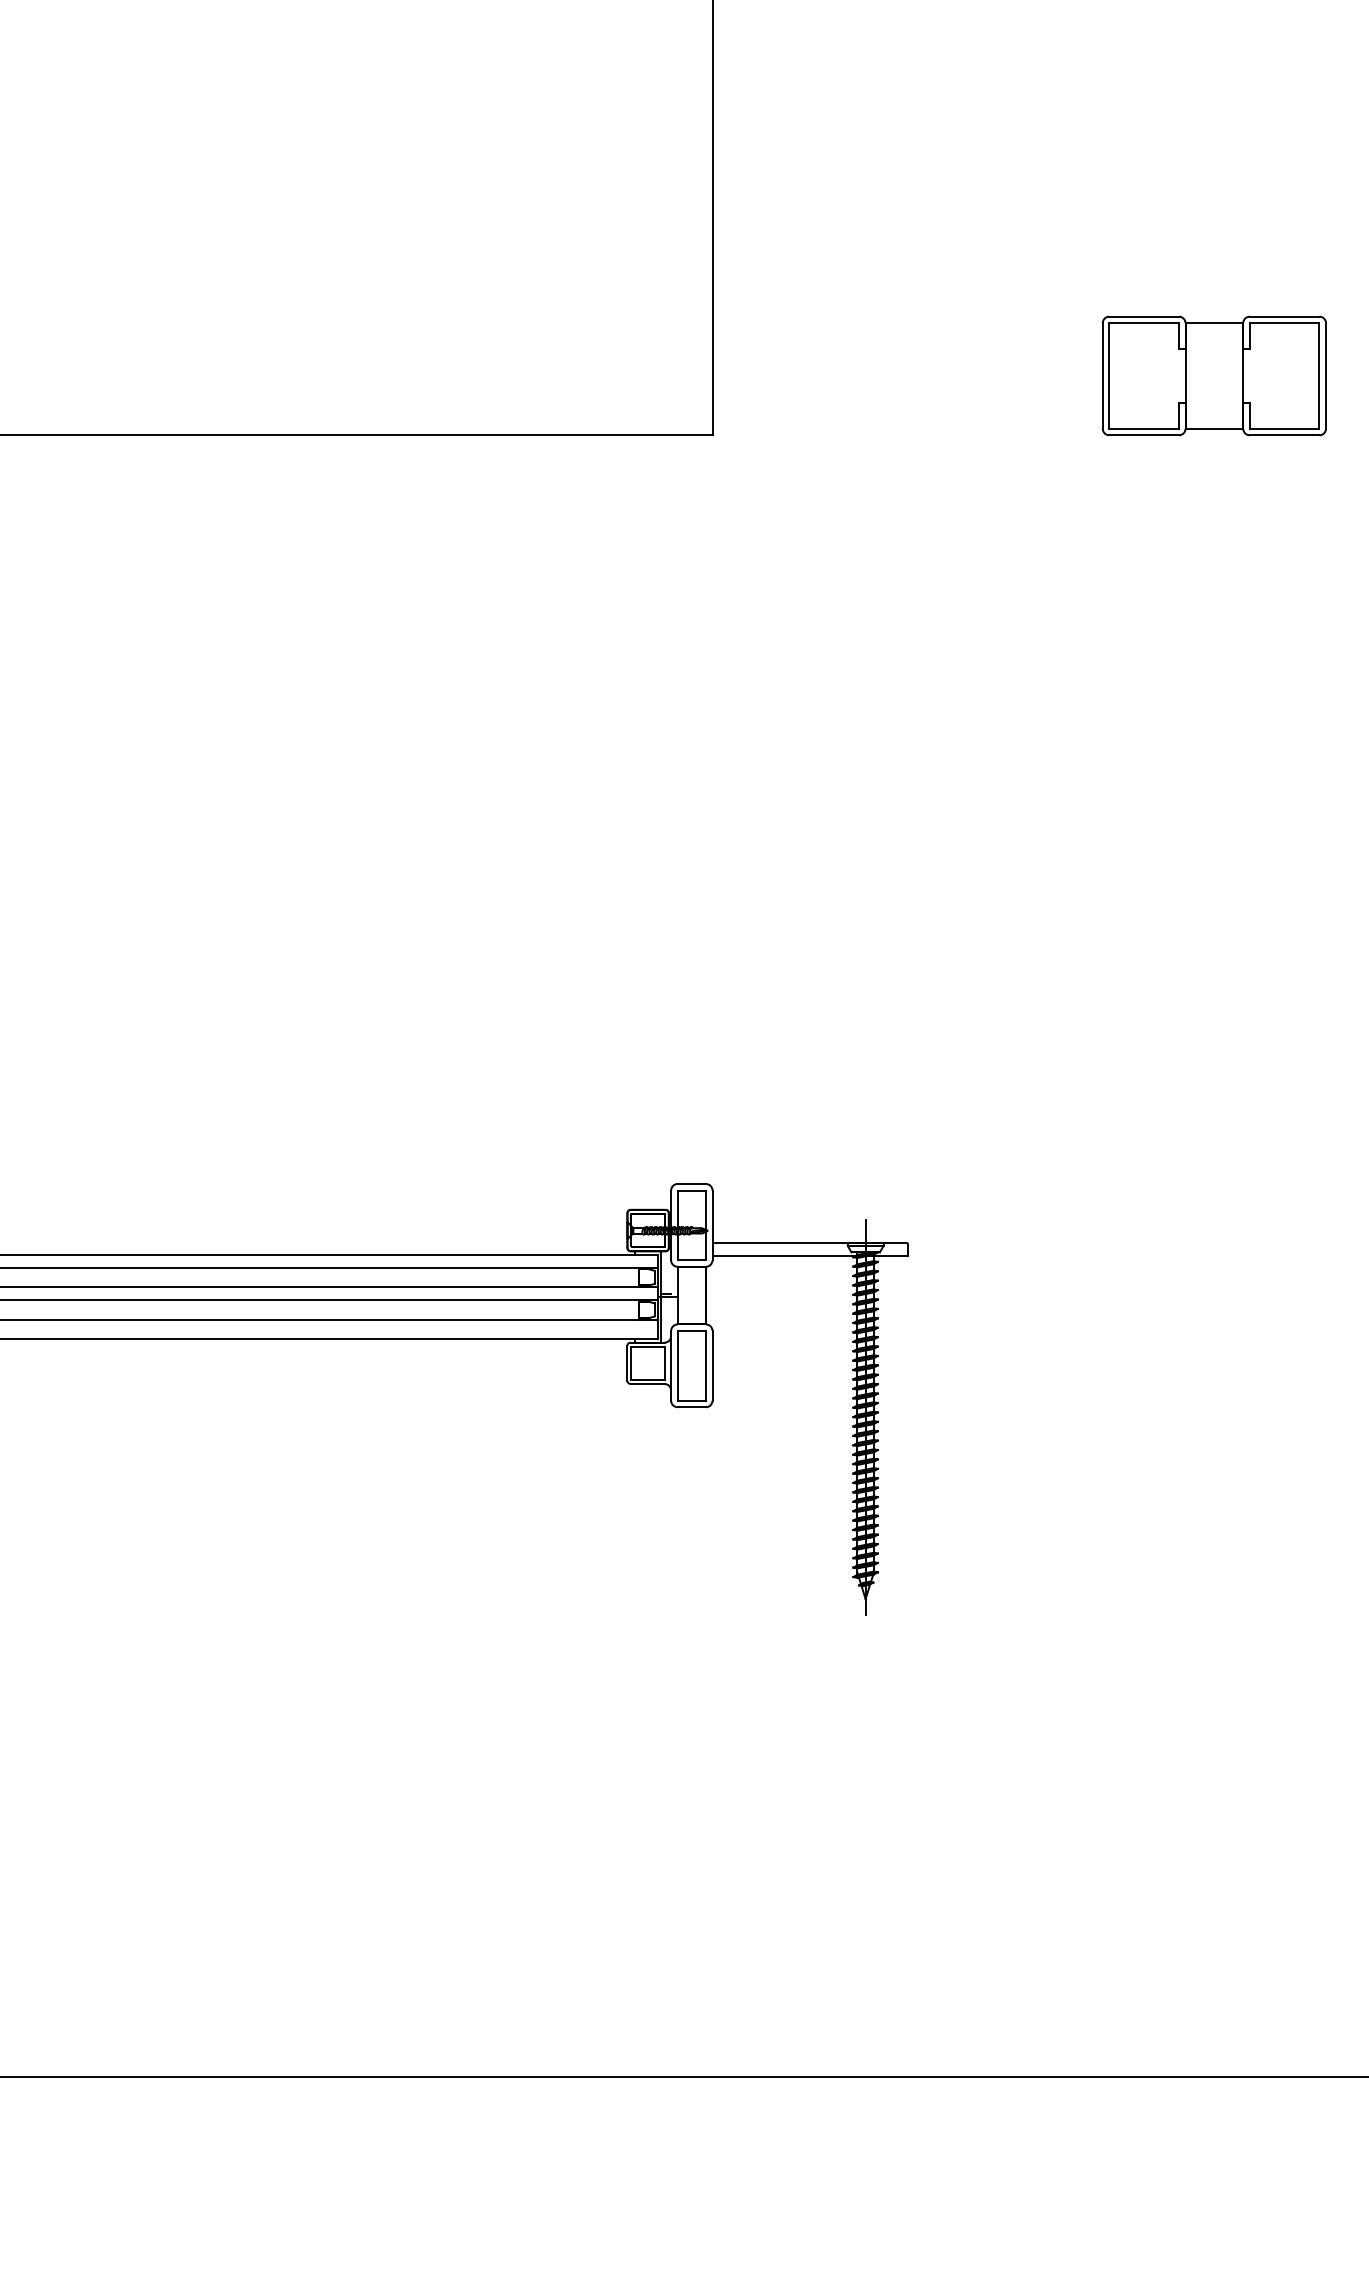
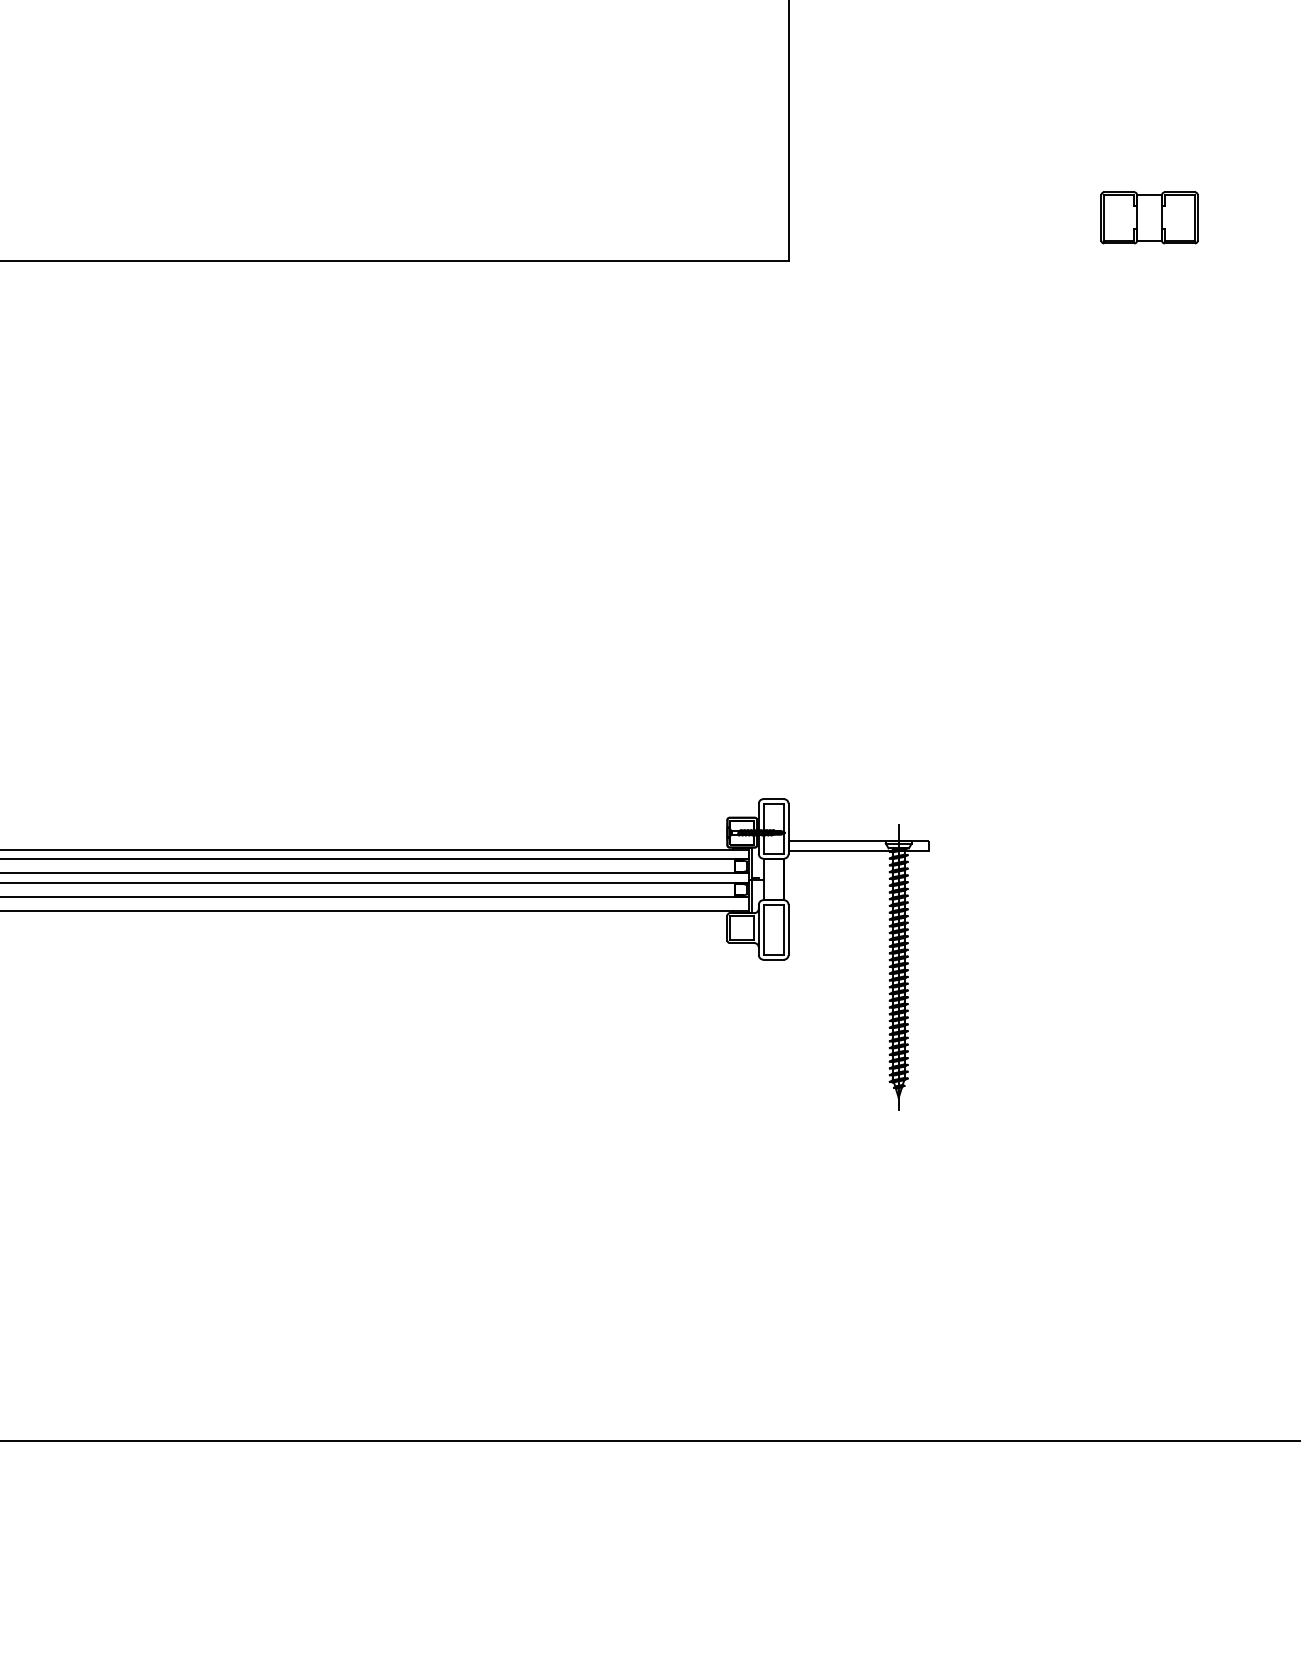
part: (1214, 375) -> (1149, 217), size x0.6

